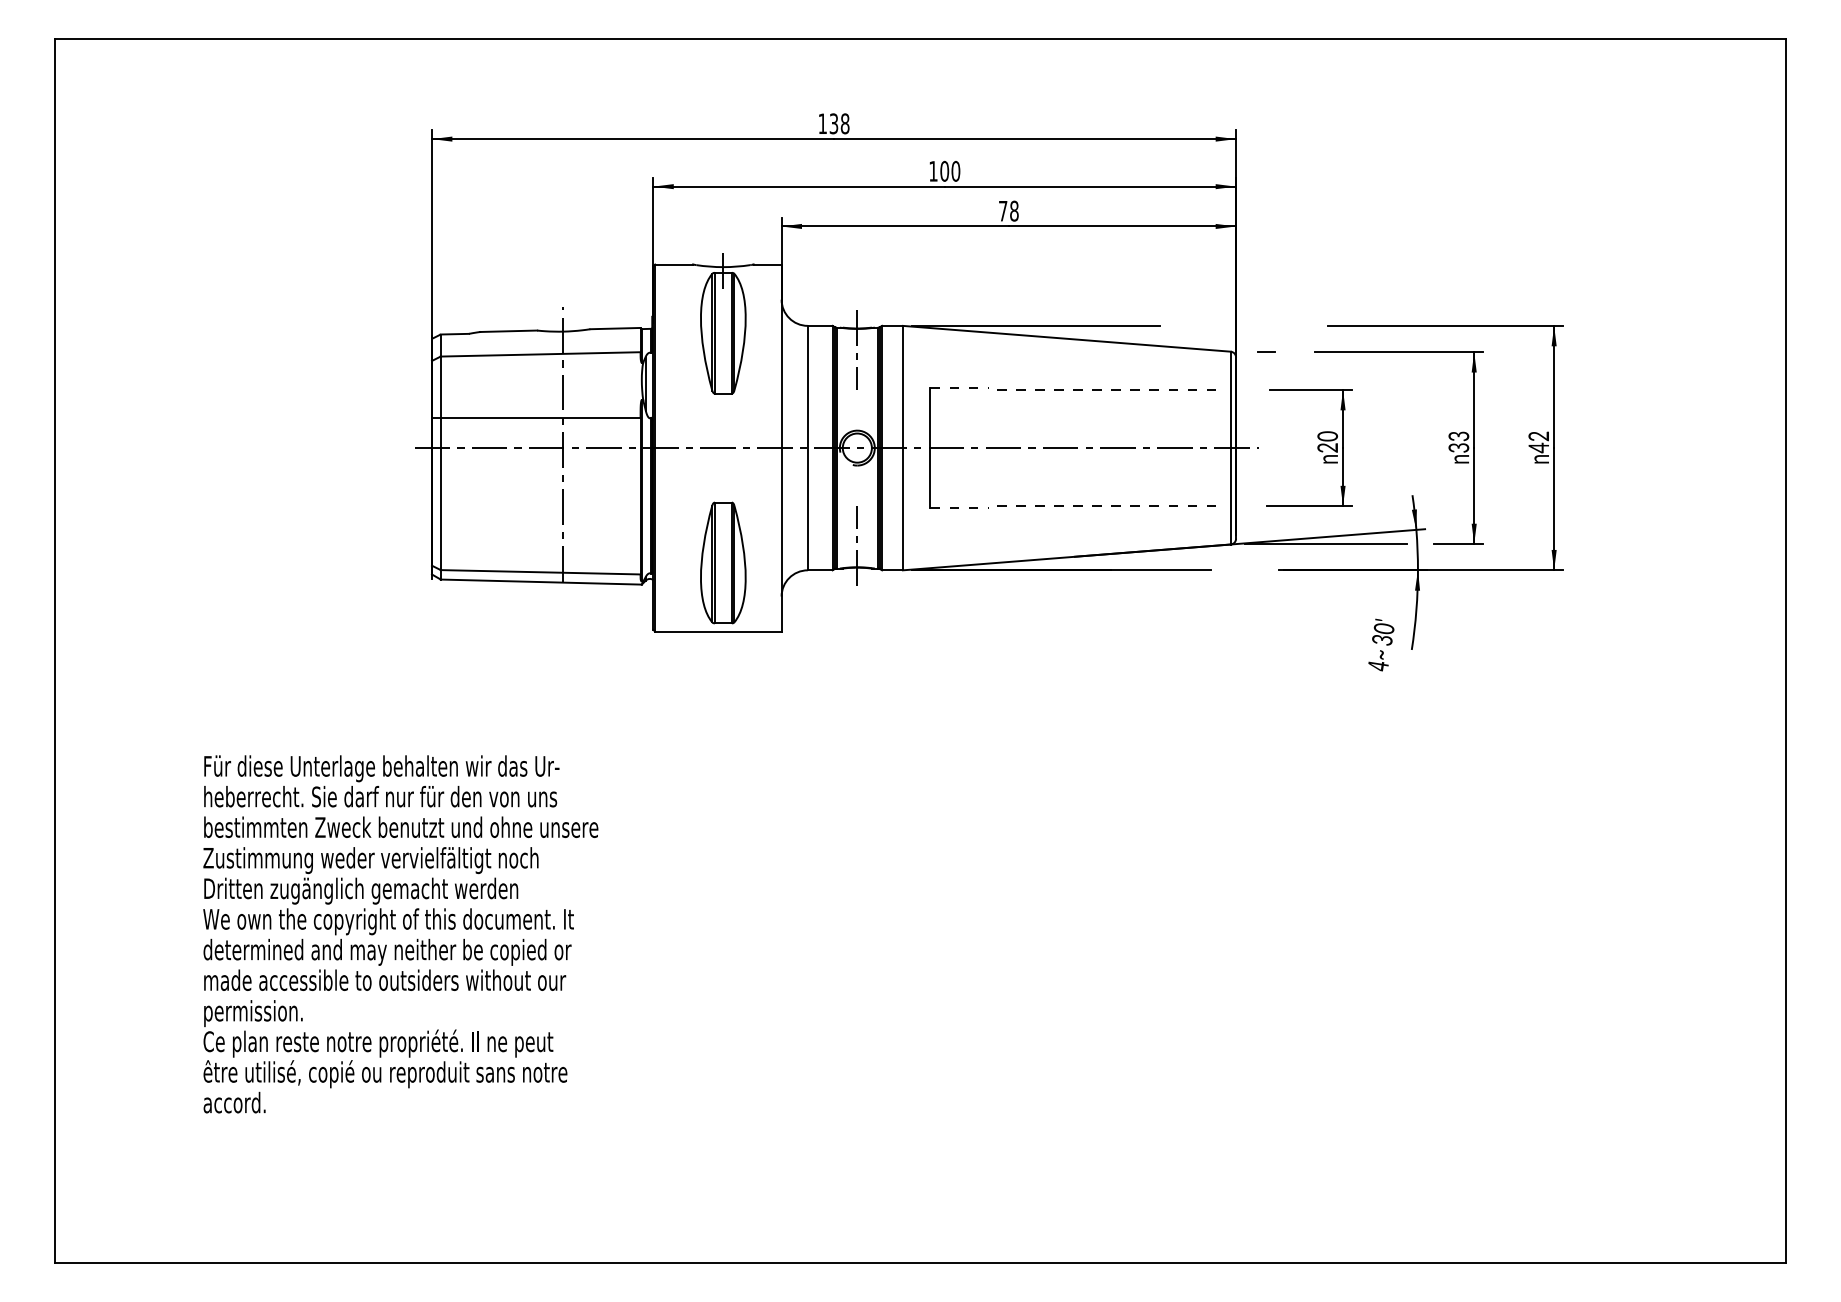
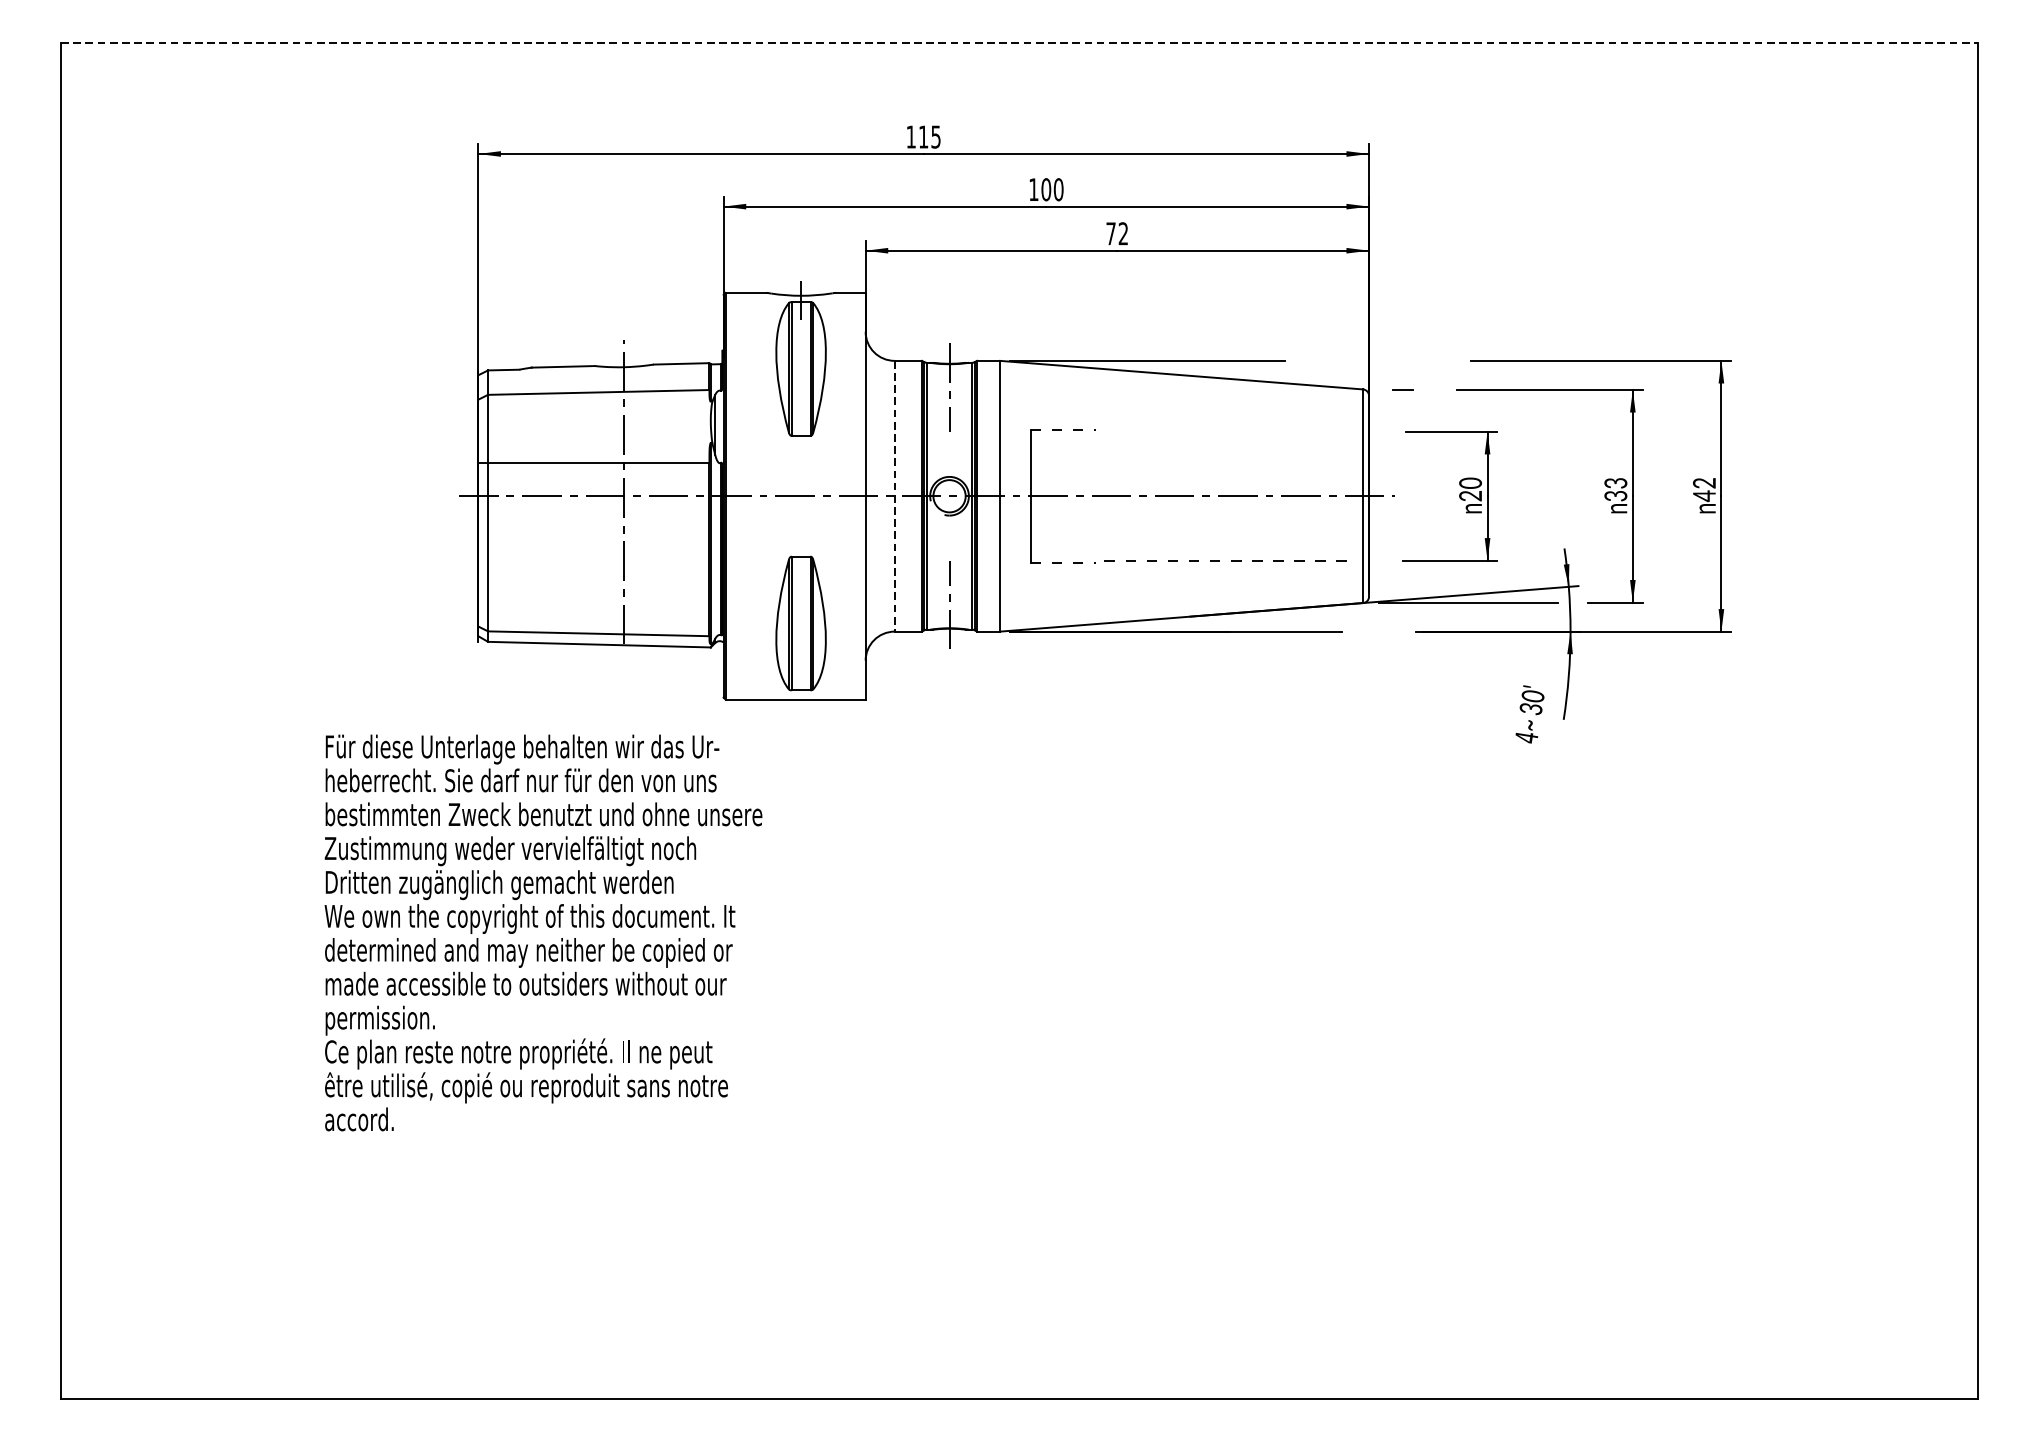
line: (920, 39) -> (1019, 43), solid -> dashed
text: (839, 123) -> (929, 136), 138 -> 115
text: (1014, 210) -> (1123, 233), 78 -> 72
line: (1101, 389) -> (1219, 431), removed
line: (807, 448) -> (894, 496), solid -> dashed
text: (400, 934) -> (543, 933), moved

